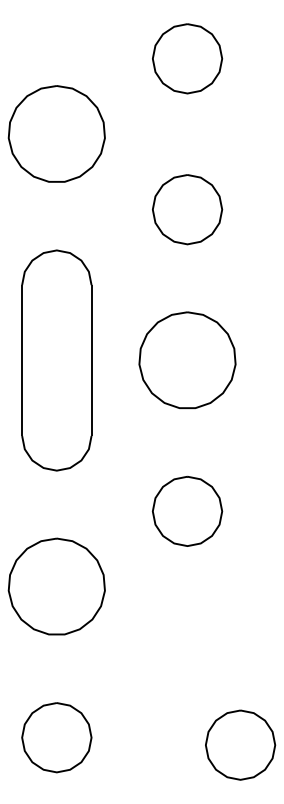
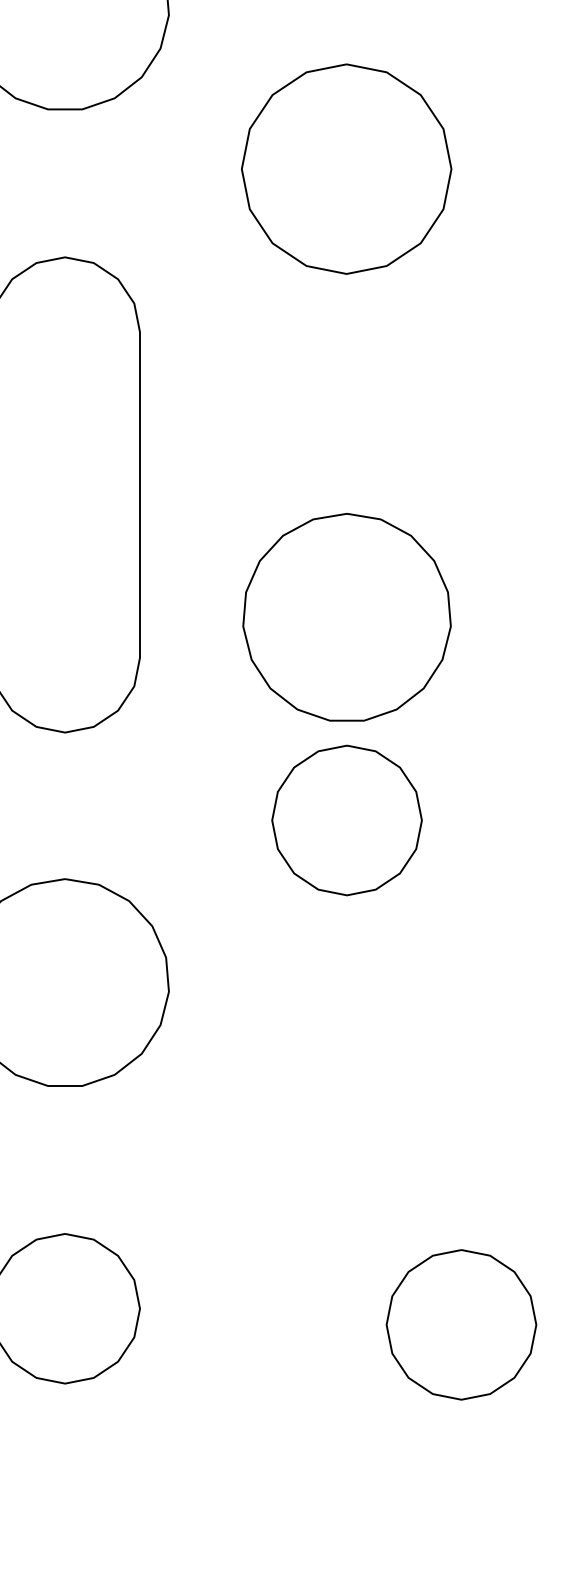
part: (187, 209) -> (347, 169), size x1.4
part: (187, 360) -> (347, 617), moved

